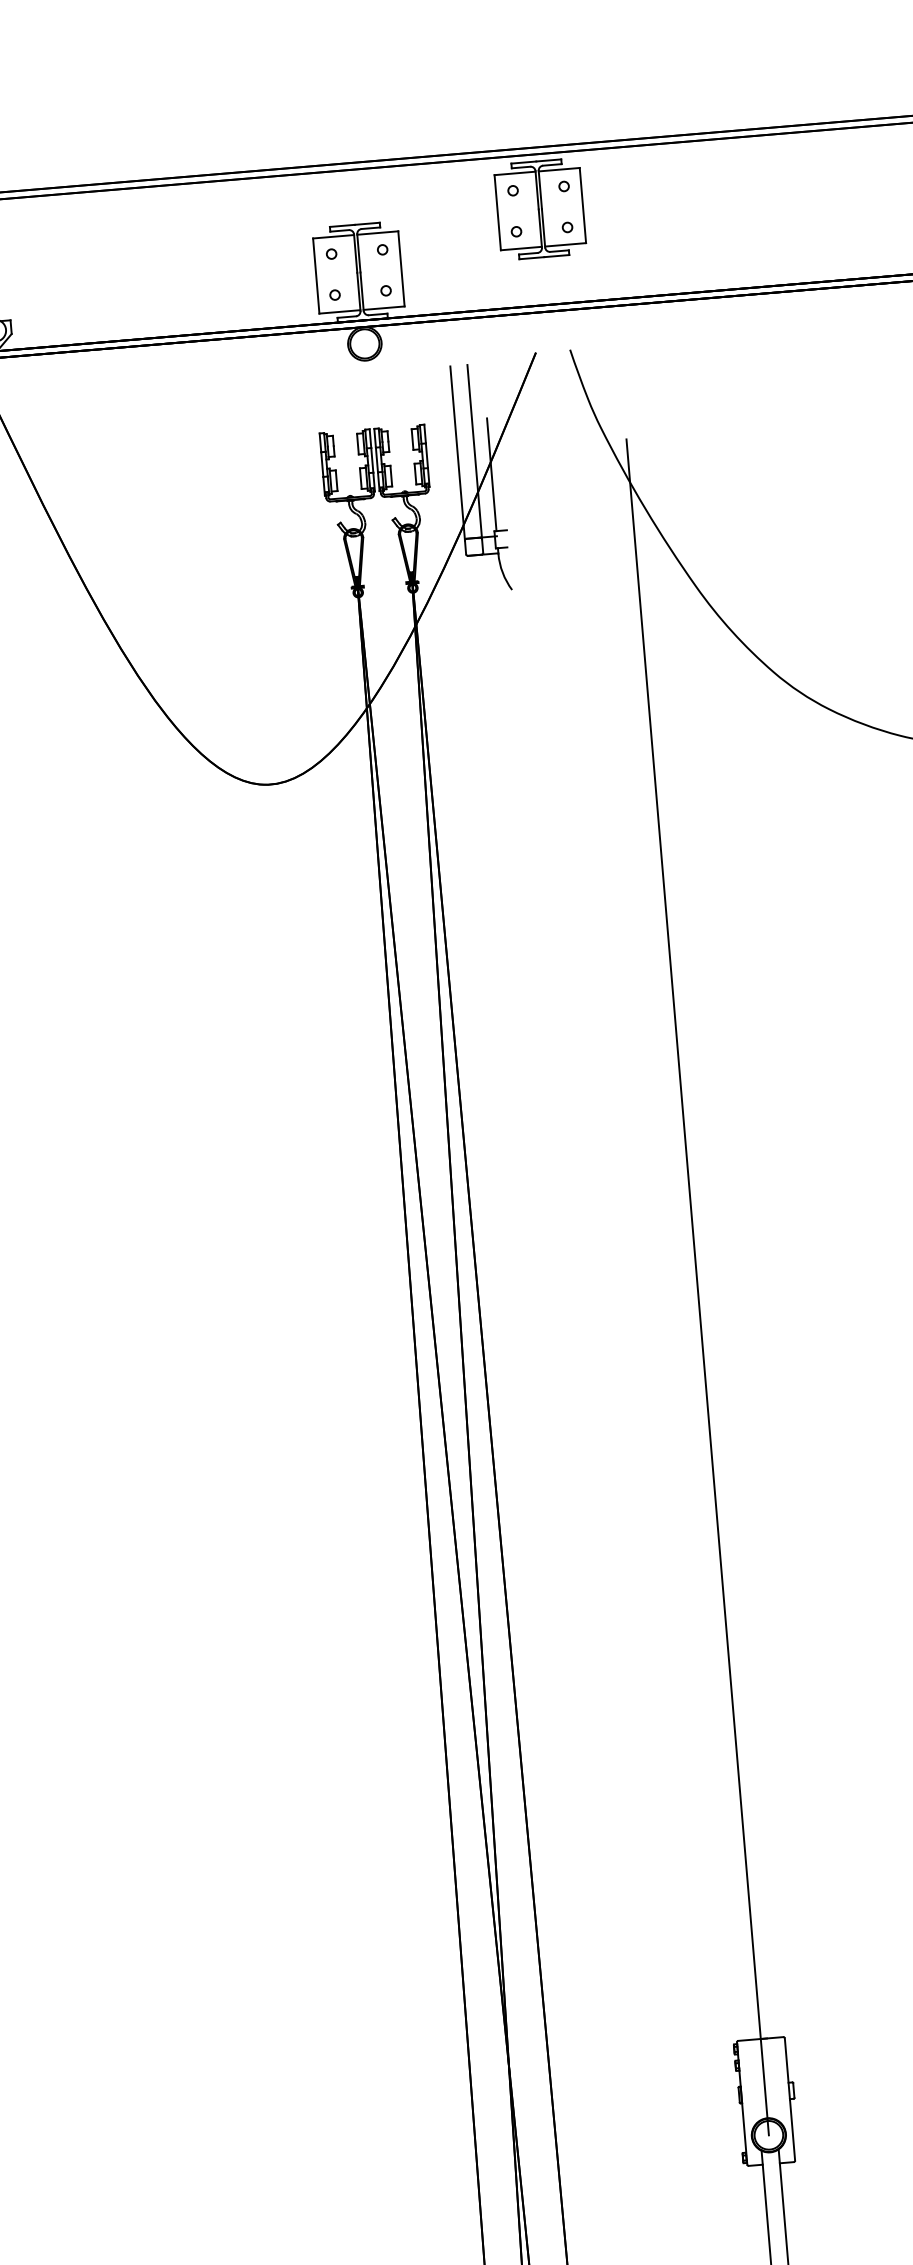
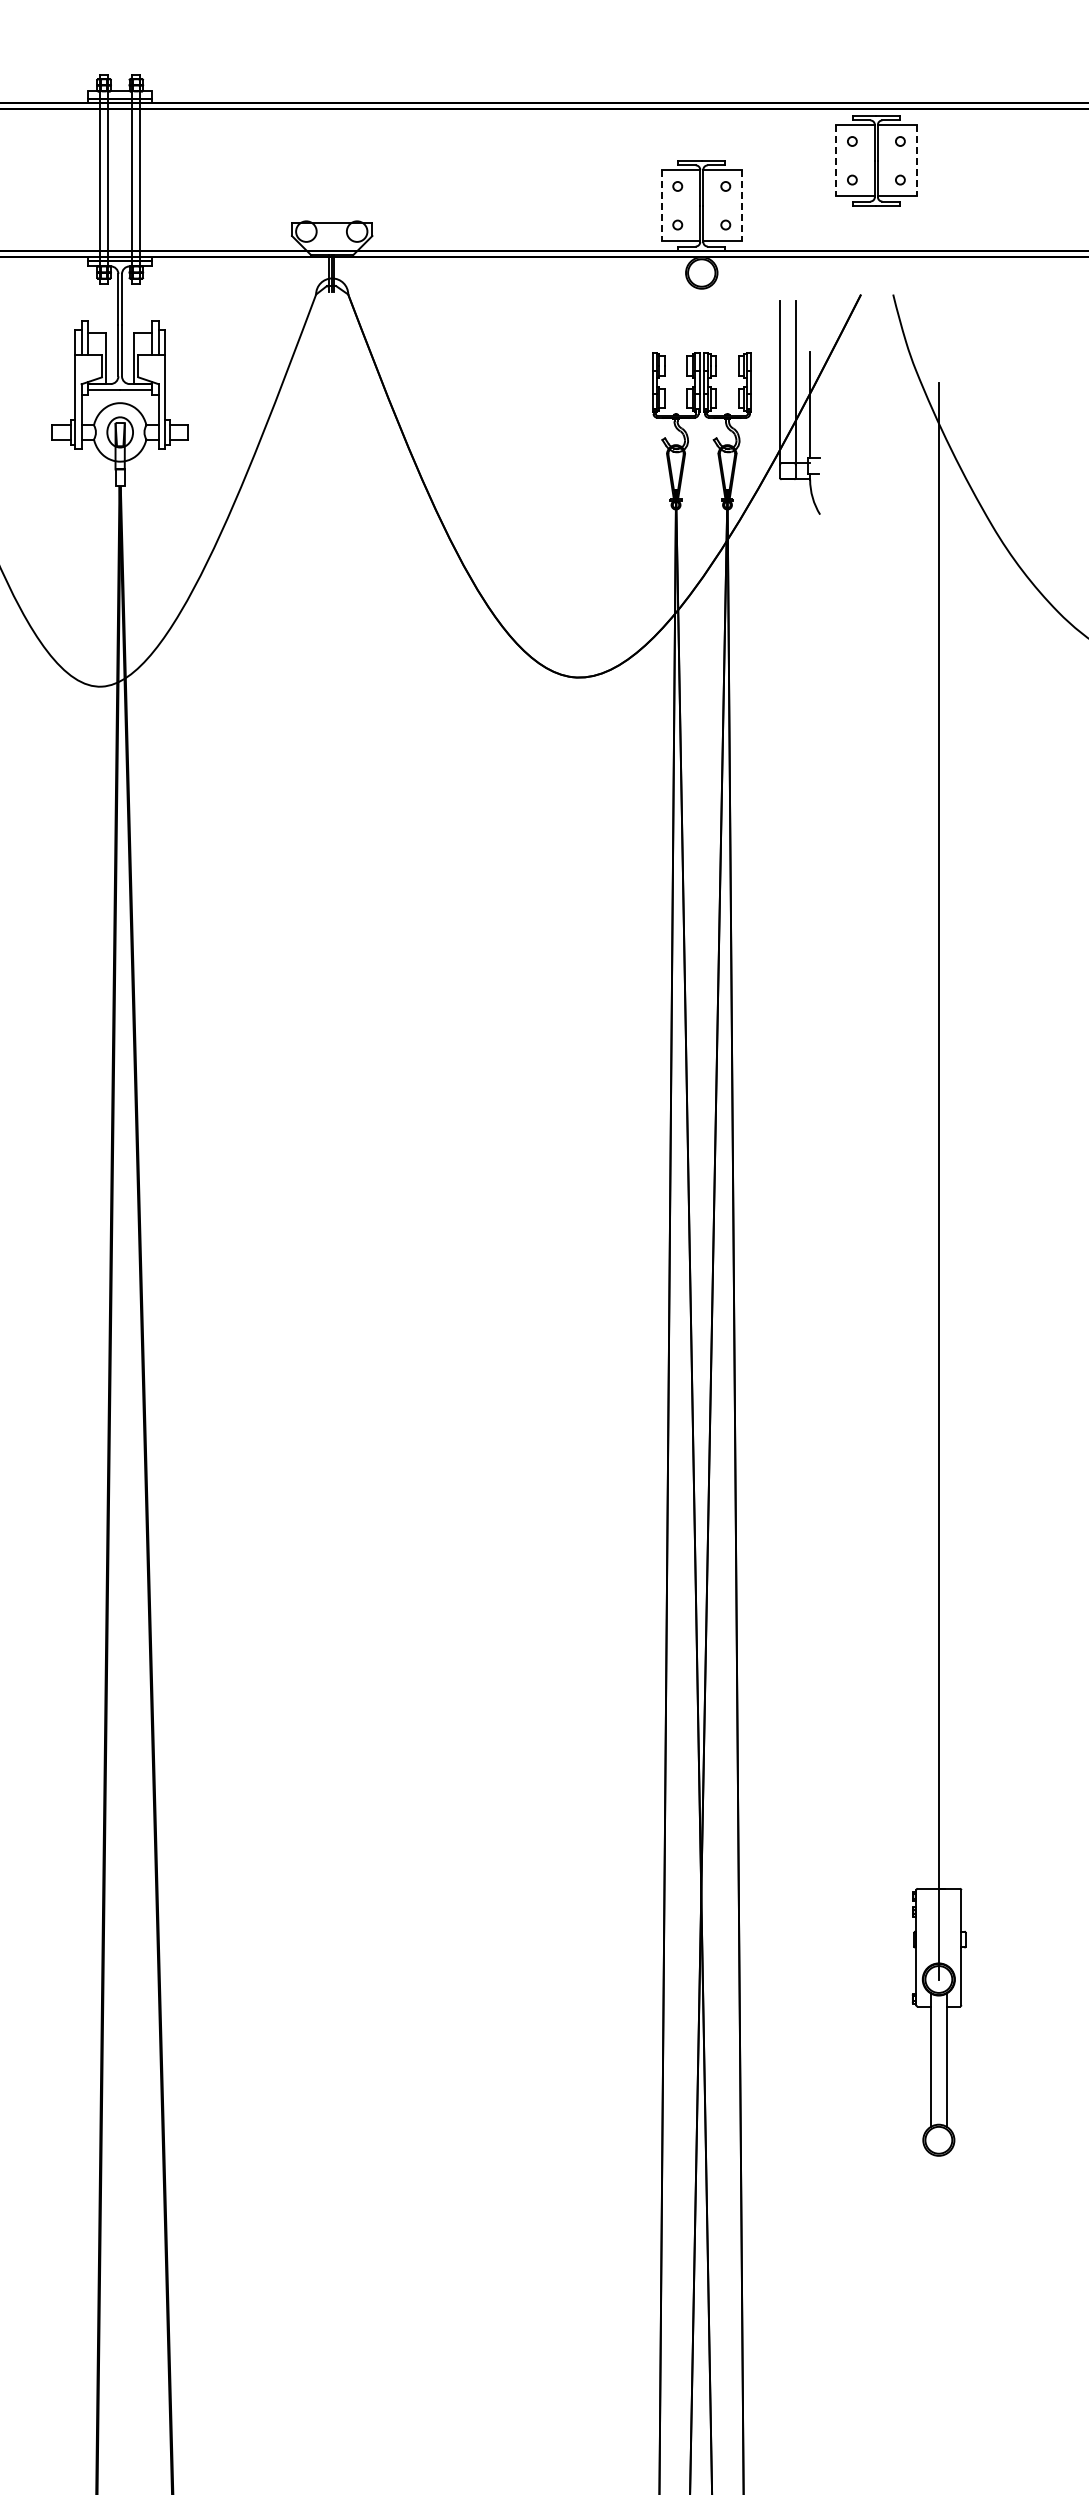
line: (582, 206) -> (916, 161), solid -> dashed
line: (498, 213) -> (836, 161), solid -> dashed
line: (401, 269) -> (741, 206), solid -> dashed
line: (316, 276) -> (661, 206), solid -> dashed

